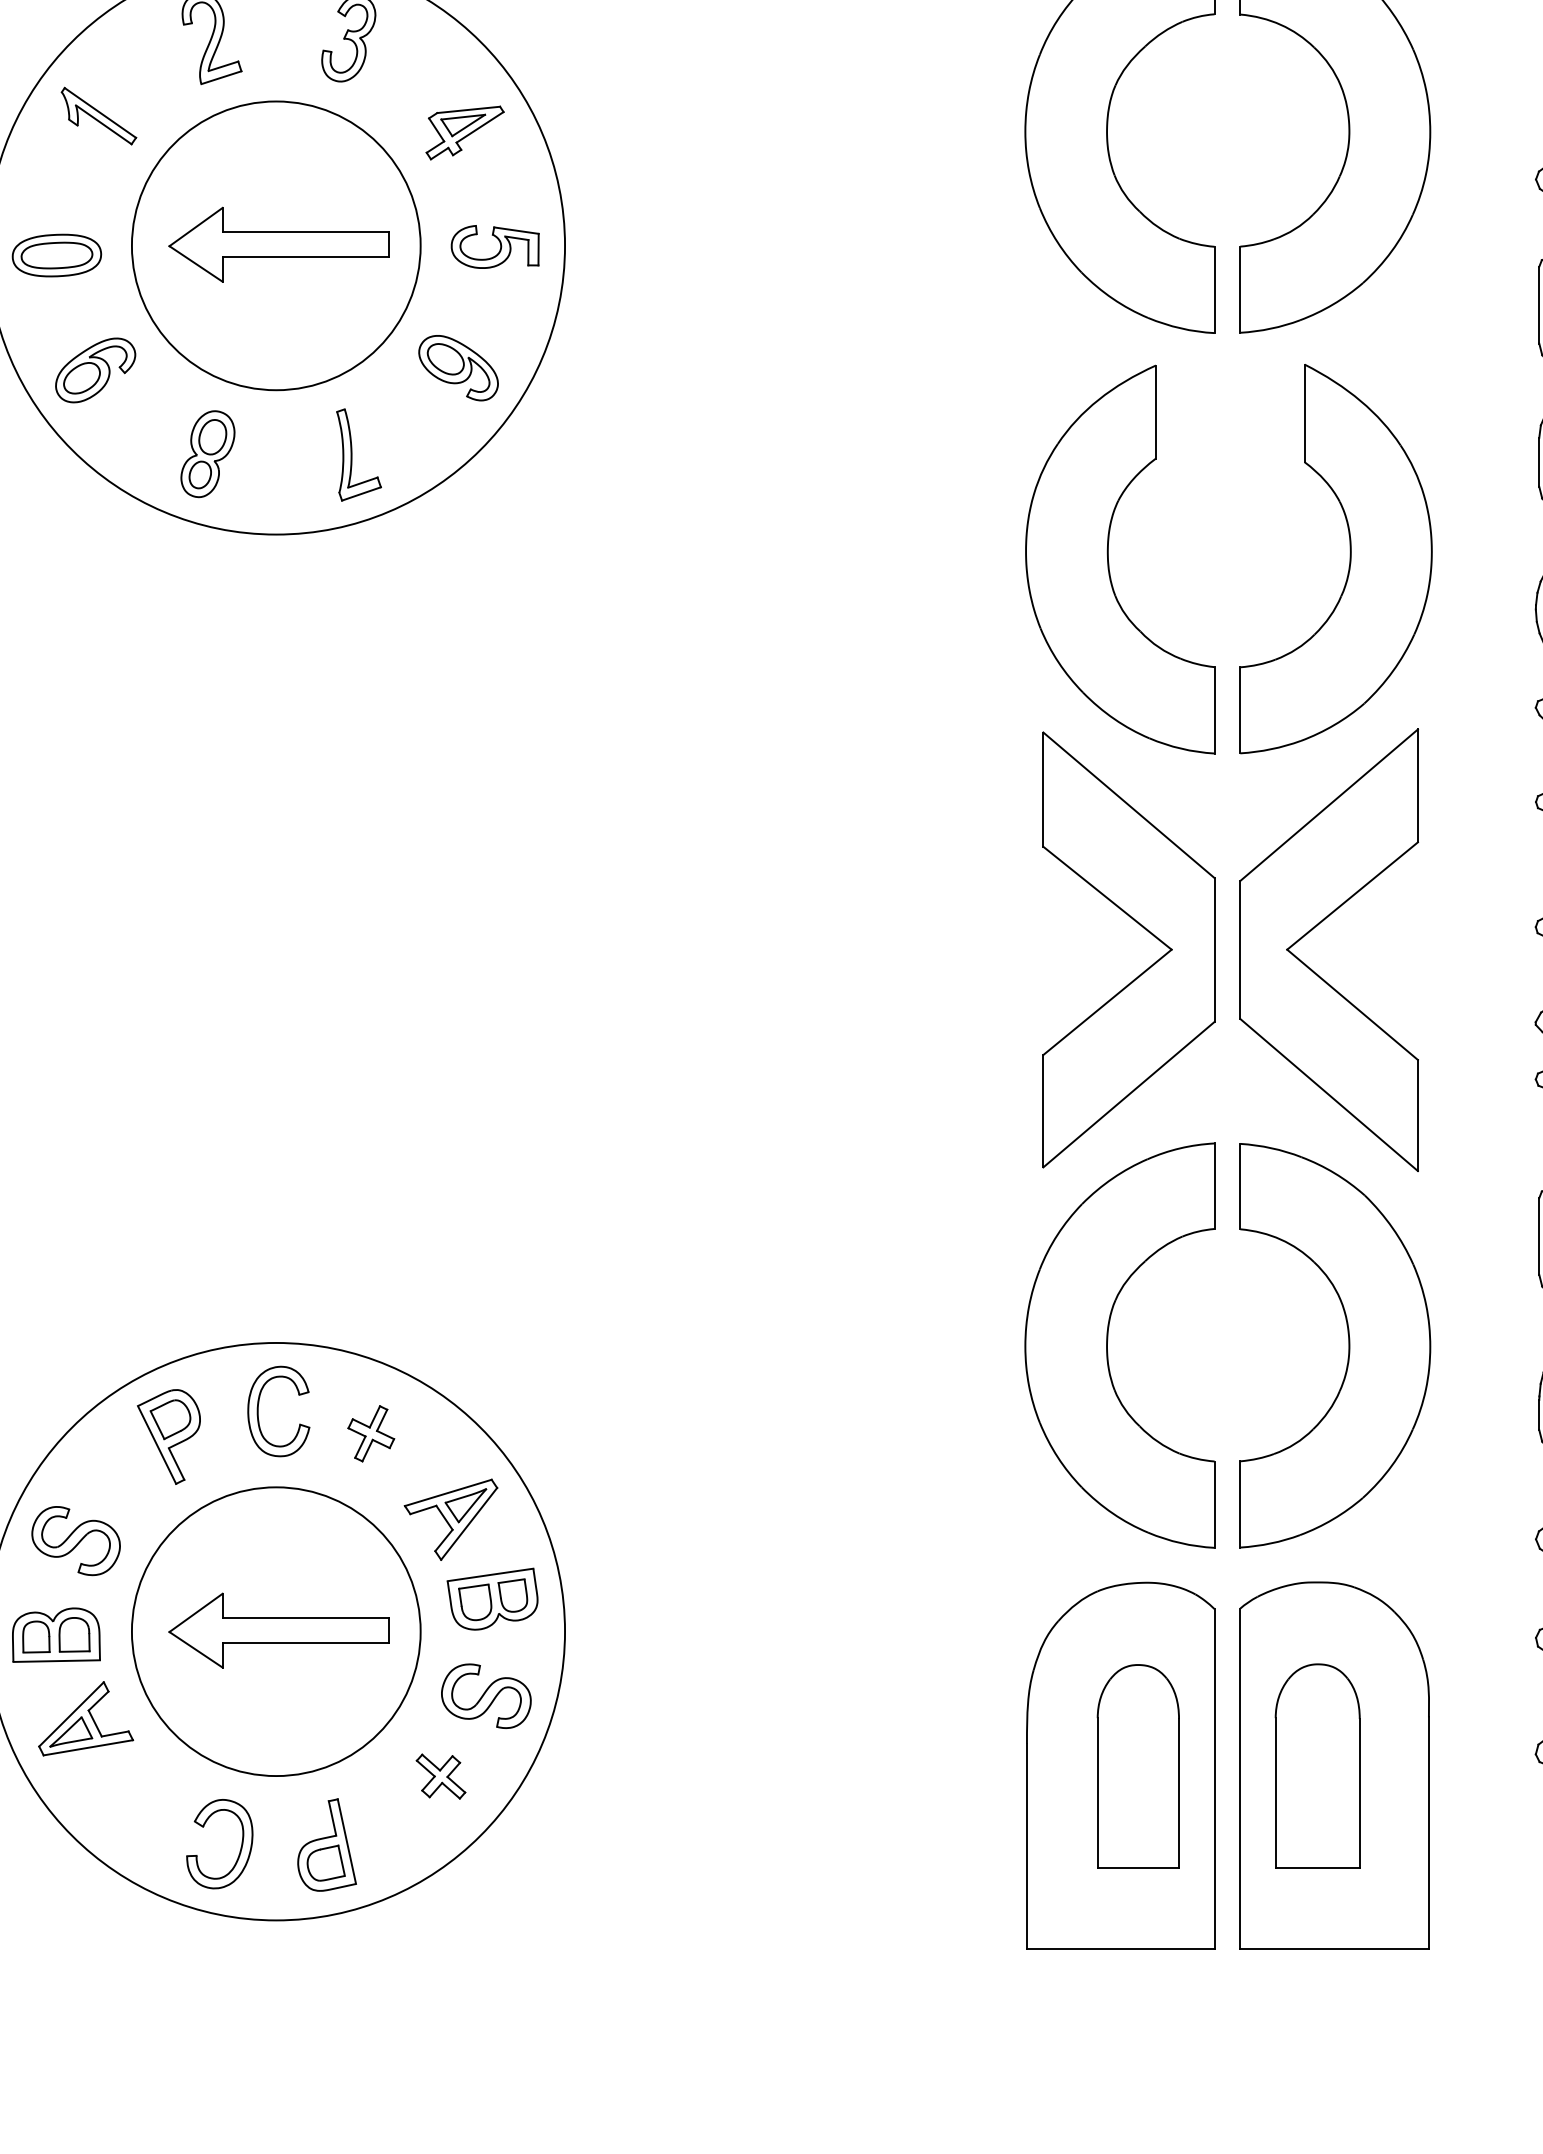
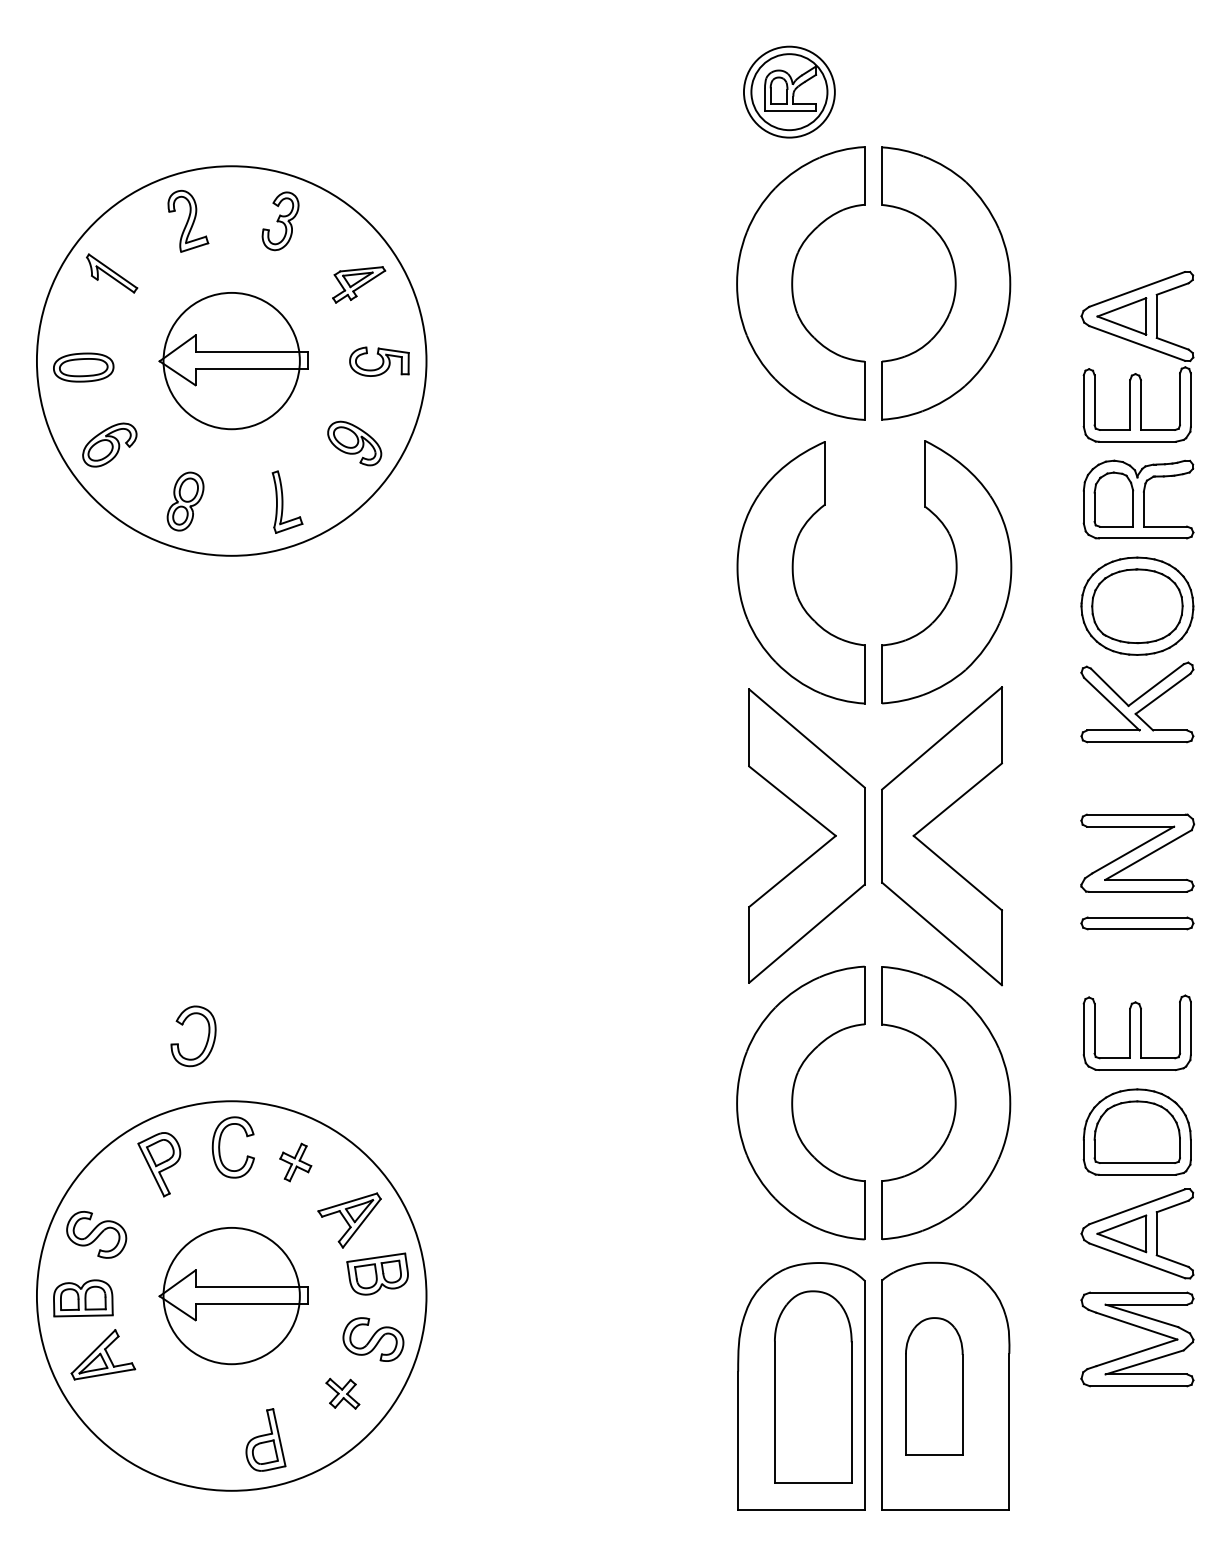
circle: (275, 245) -> (231, 360), size x0.7
circle: (275, 1630) -> (231, 1295), size x0.7
part: (1138, 1765) -> (813, 1386), size x1.4
part: (238, 1851) -> (206, 1041), moved

